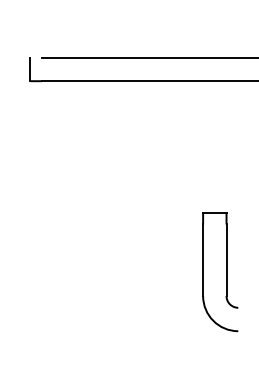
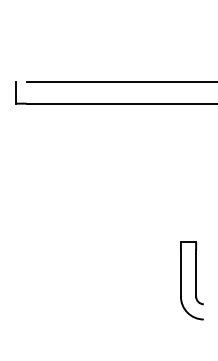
part: (220, 272) -> (192, 281), size x0.7

